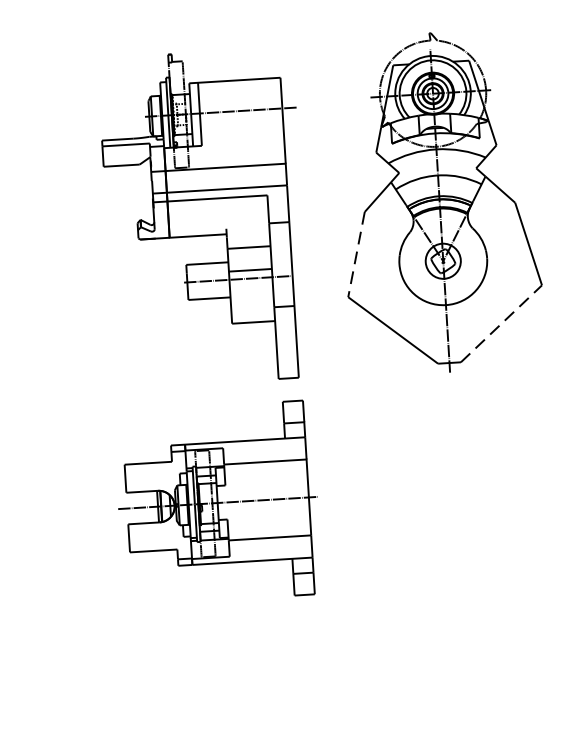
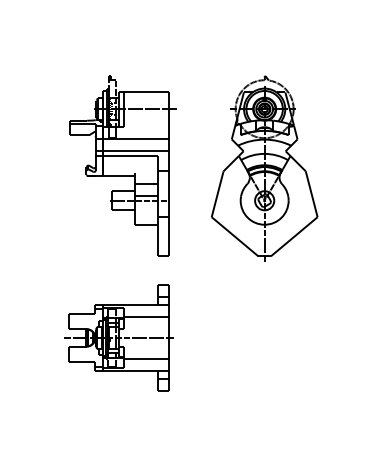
part: (203, 216) -> (122, 165), moved
line: (356, 255) -> (217, 194), dashed -> solid
line: (501, 323) -> (294, 236), dashed -> solid
part: (217, 502) -> (118, 337), moved

